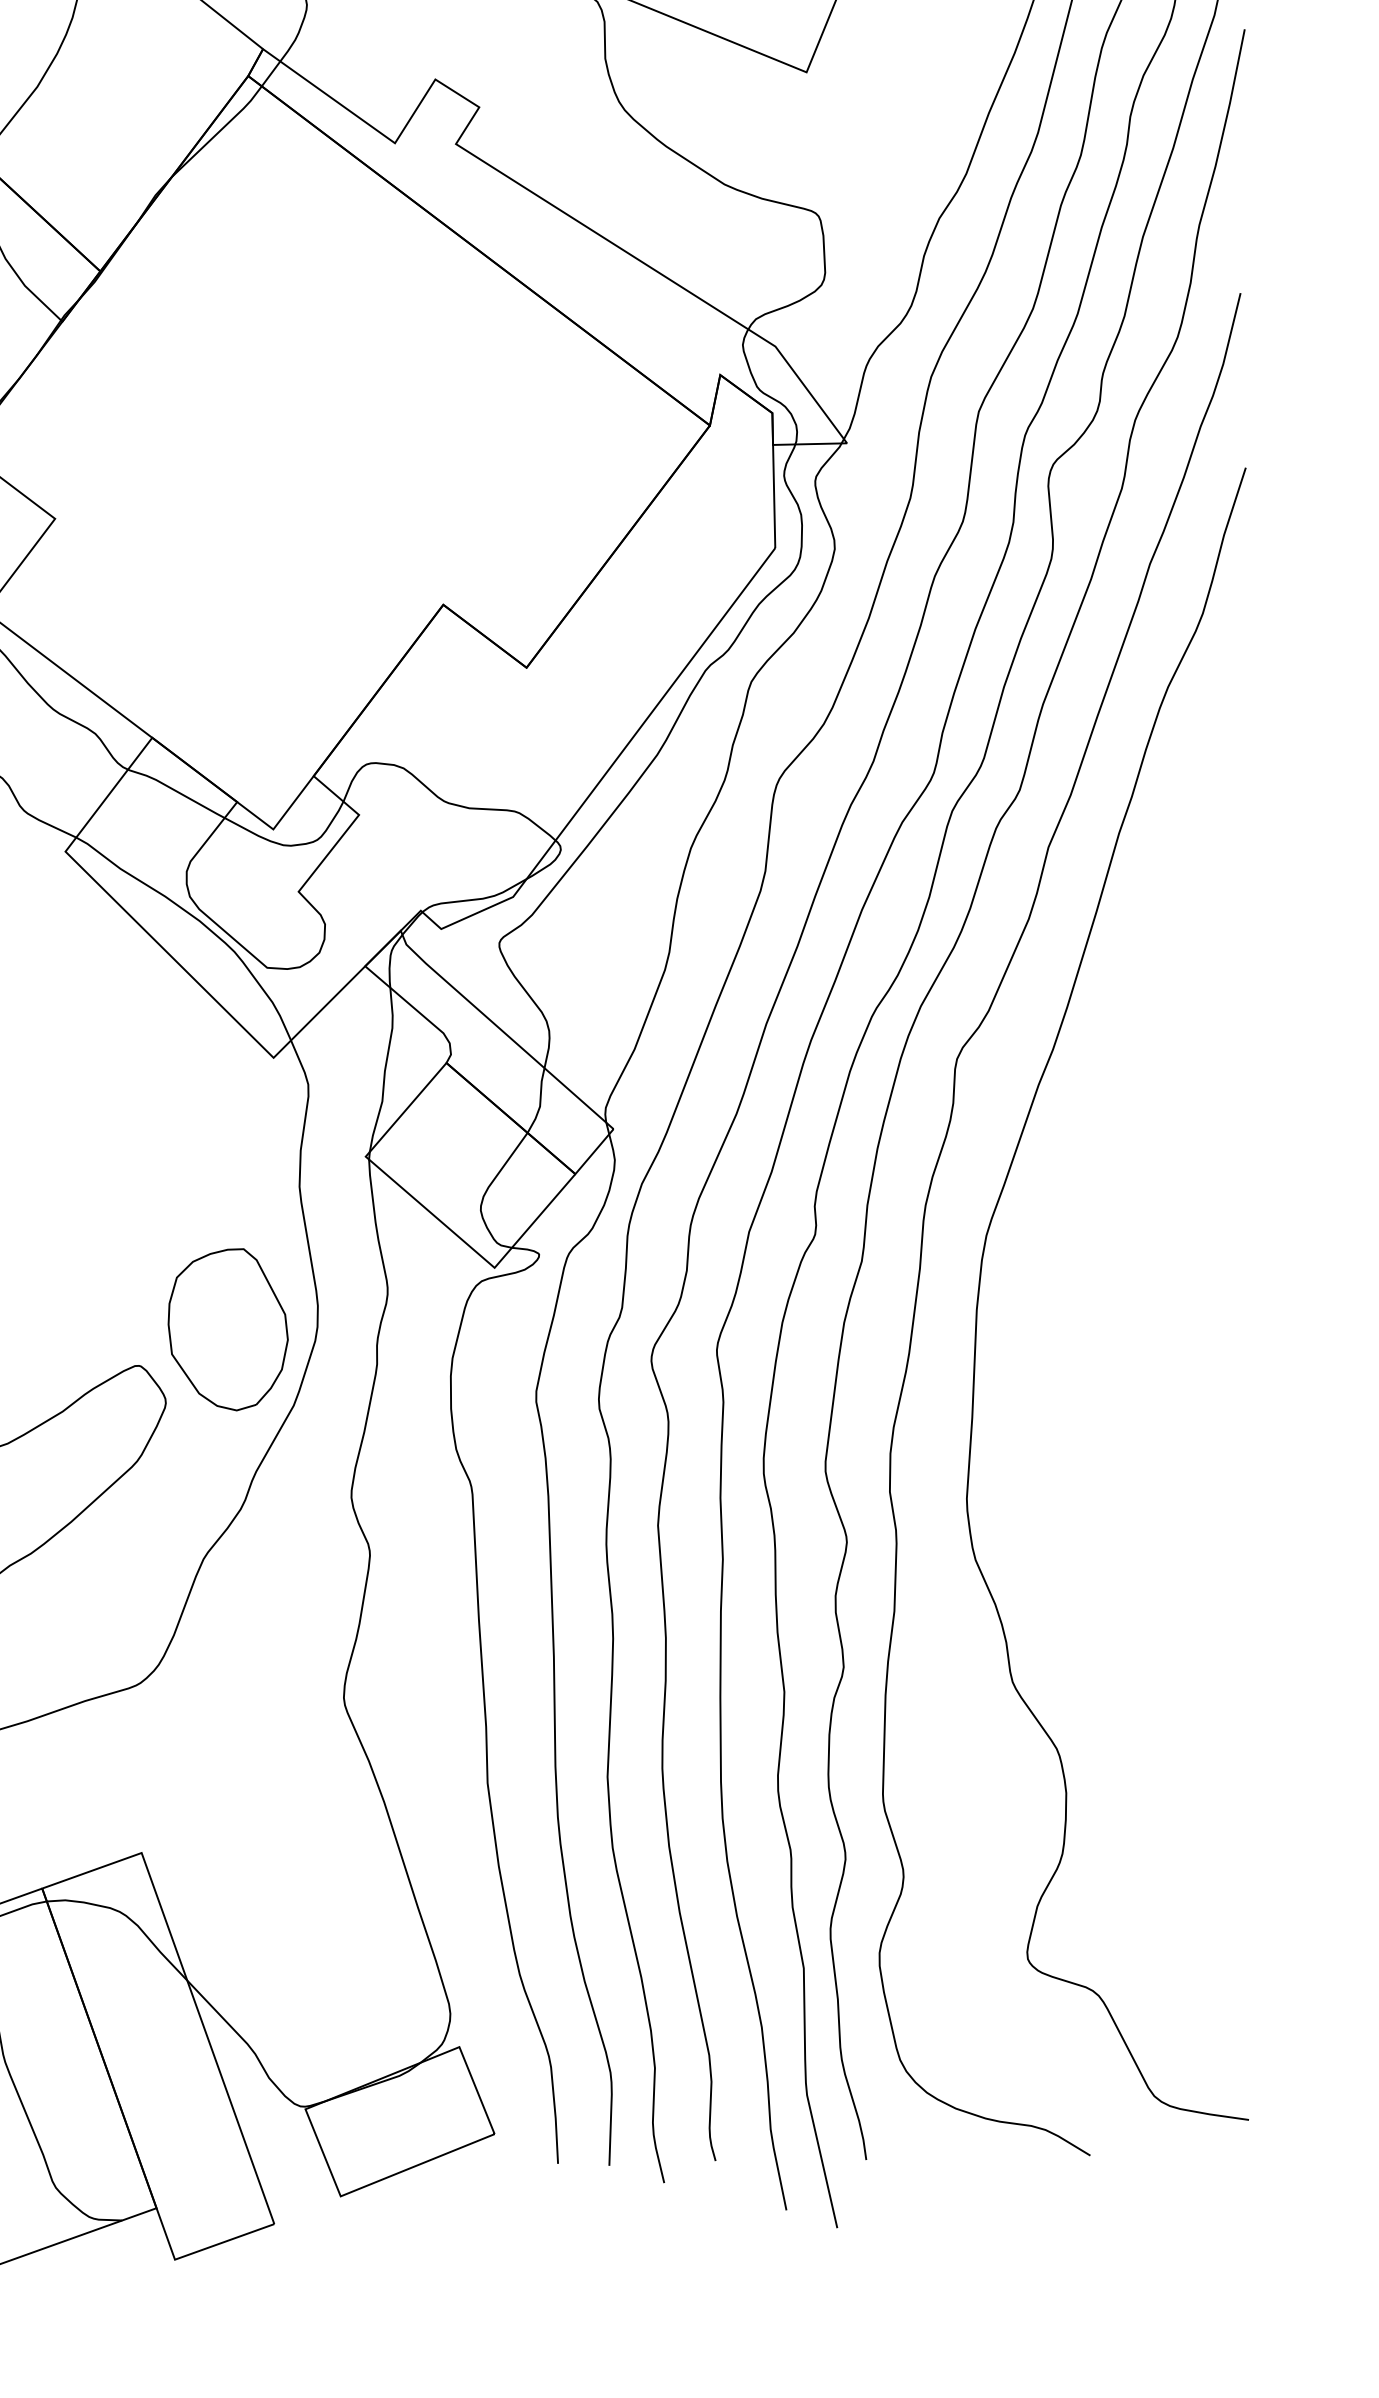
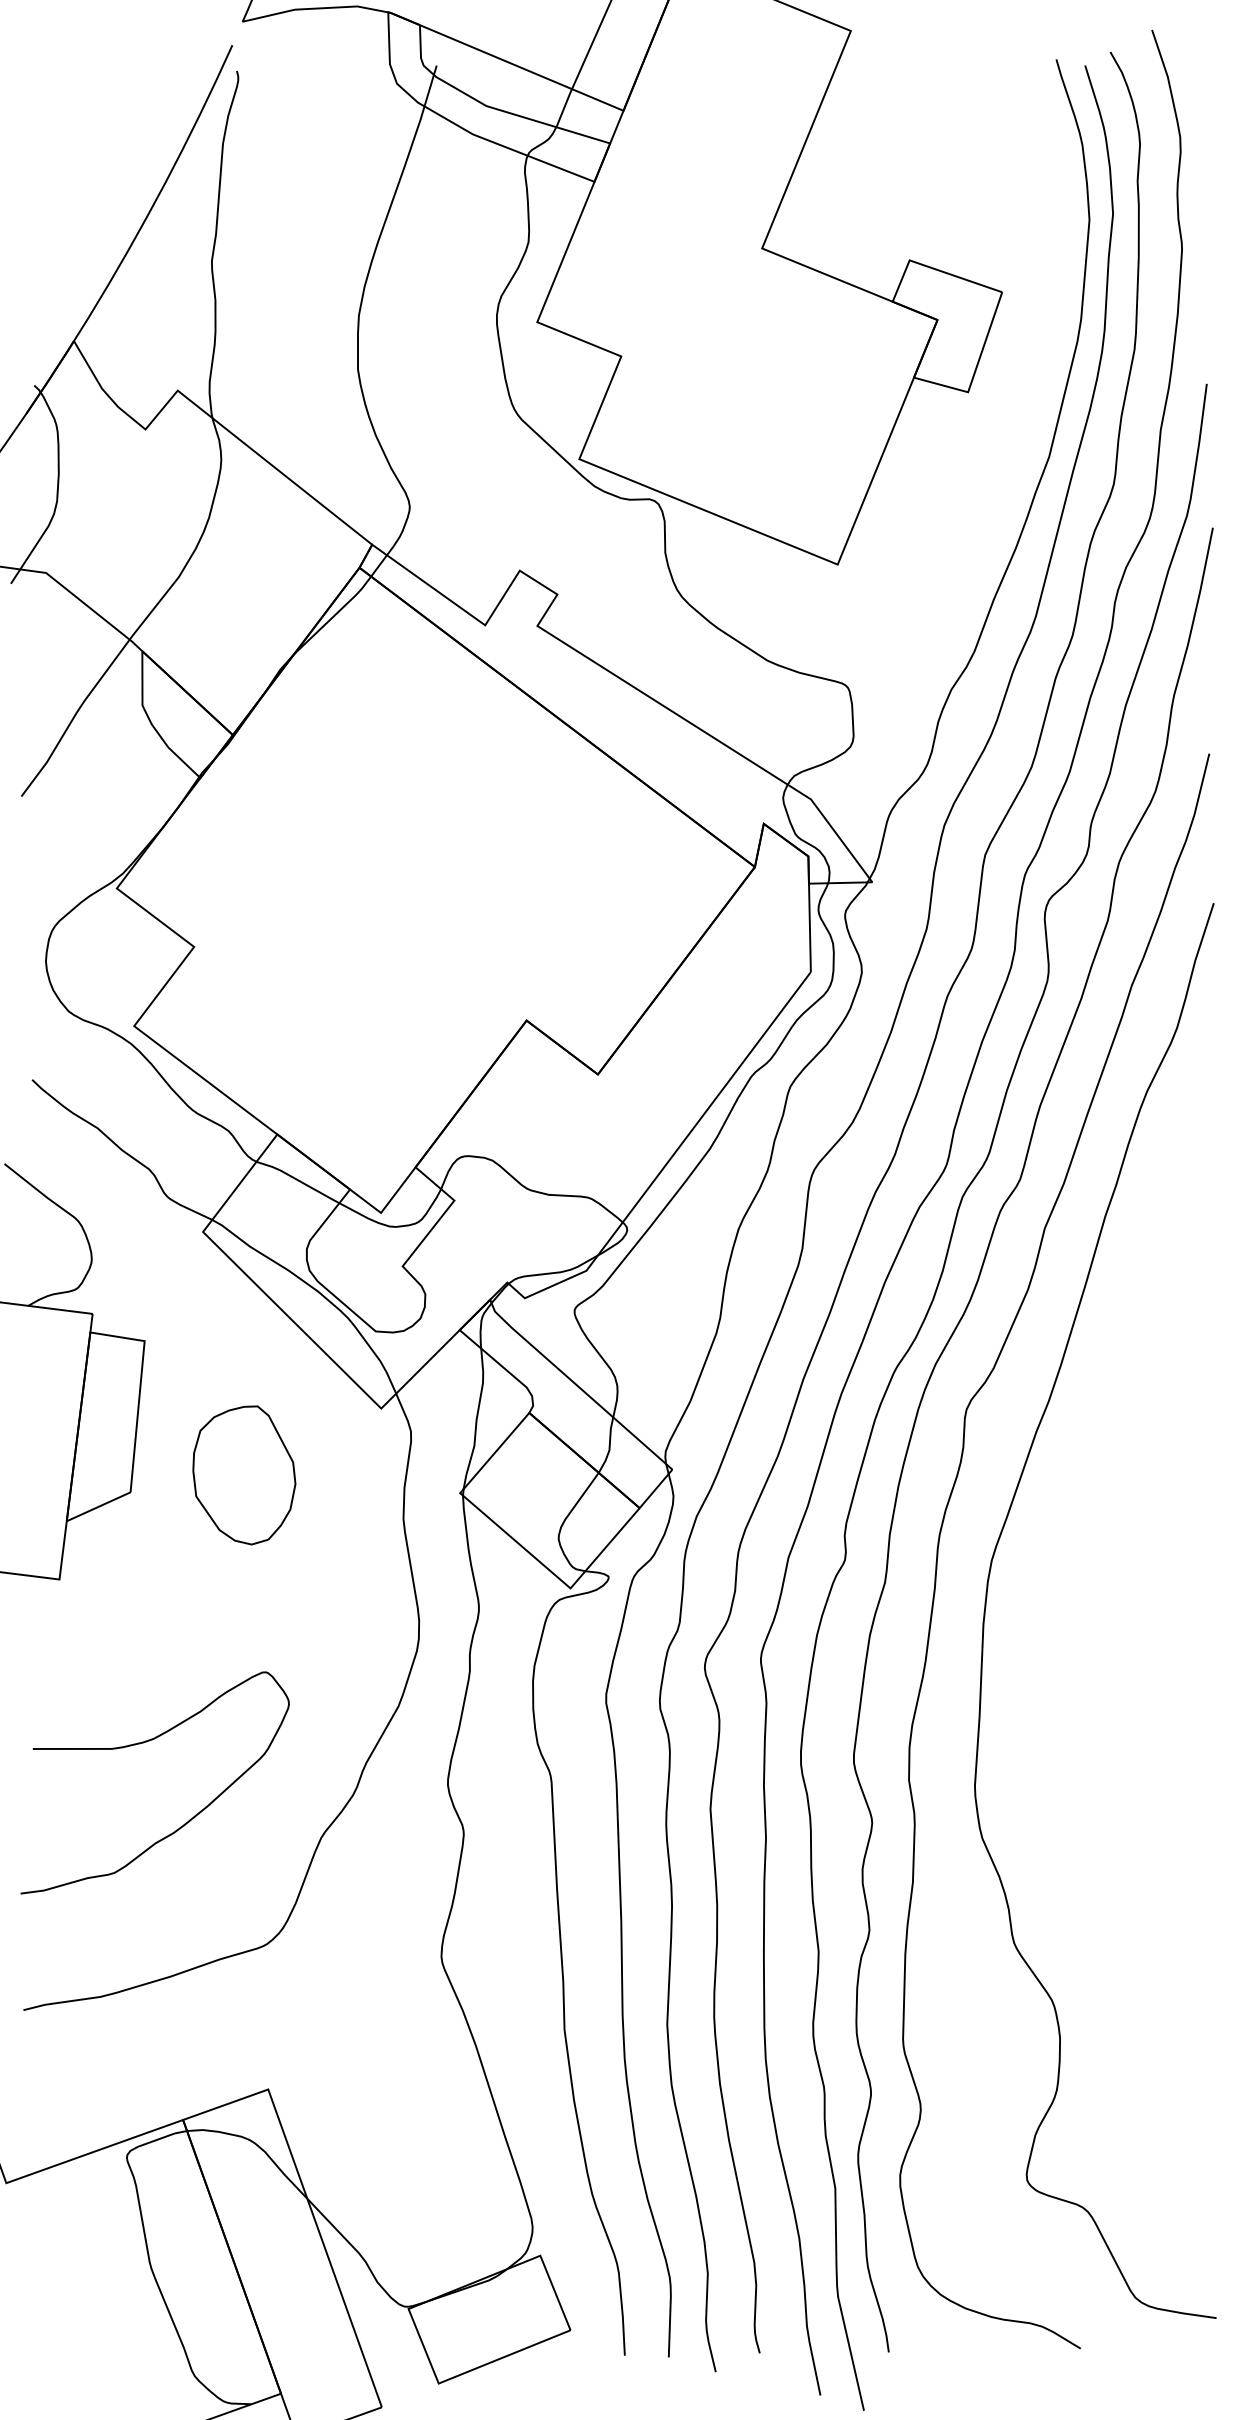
part: (228, 1329) -> (244, 1475), moved

